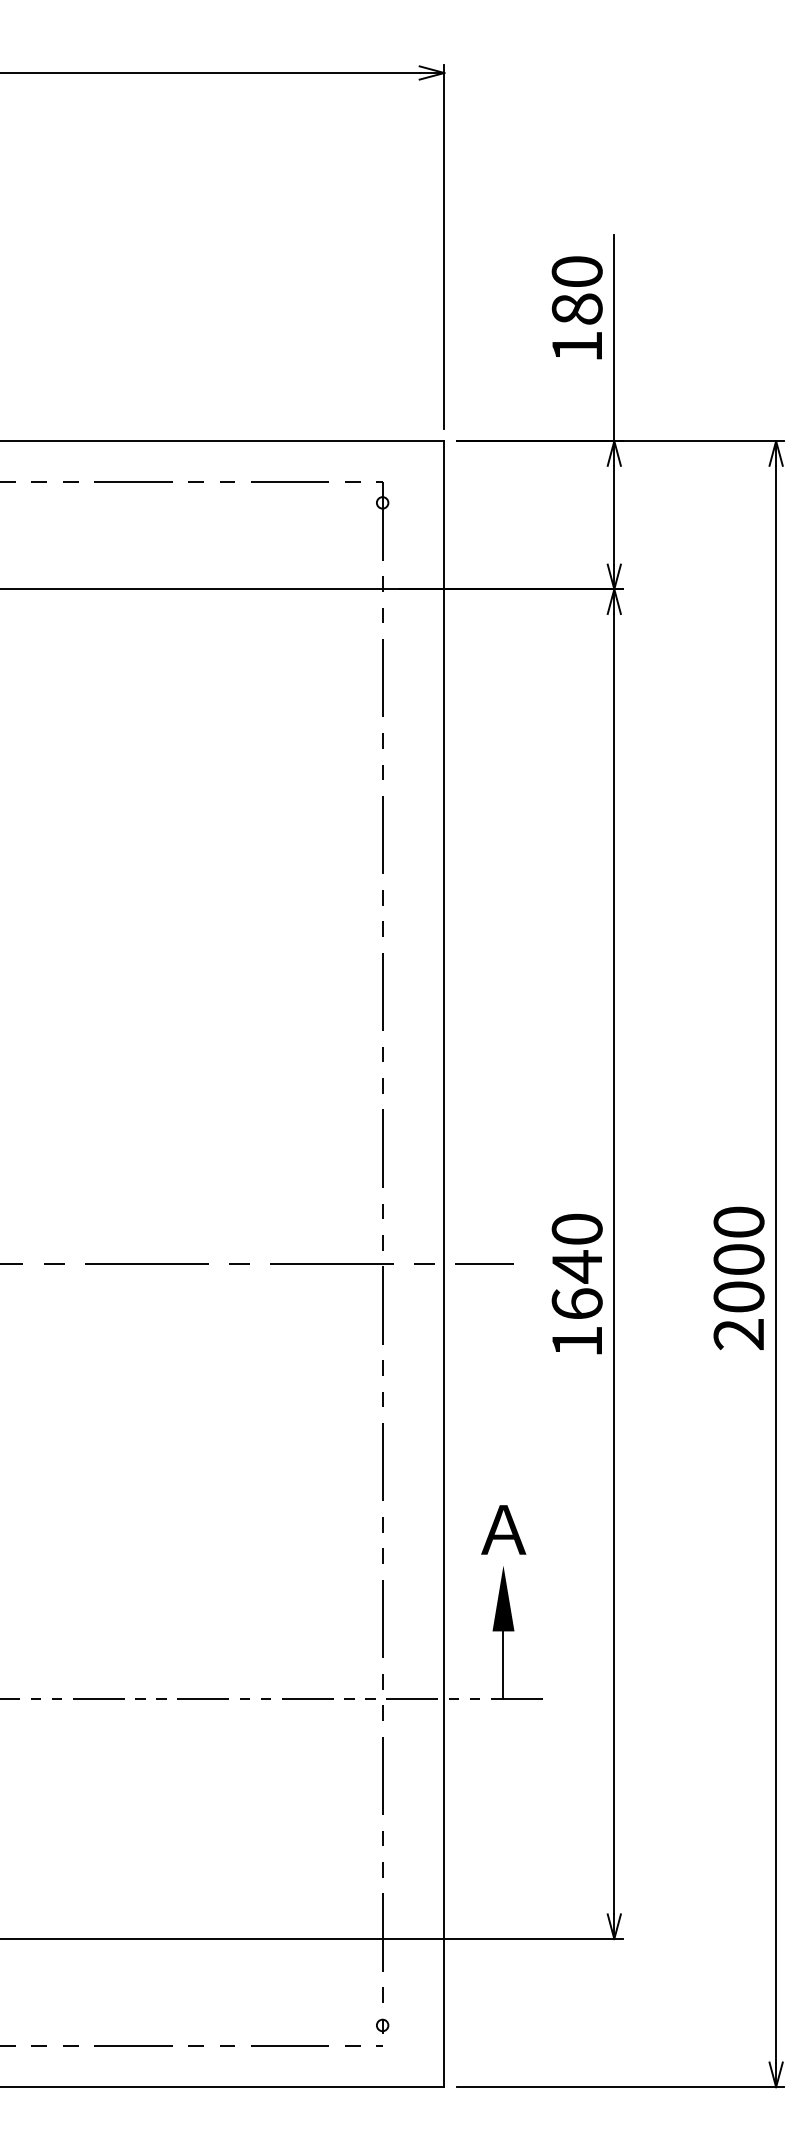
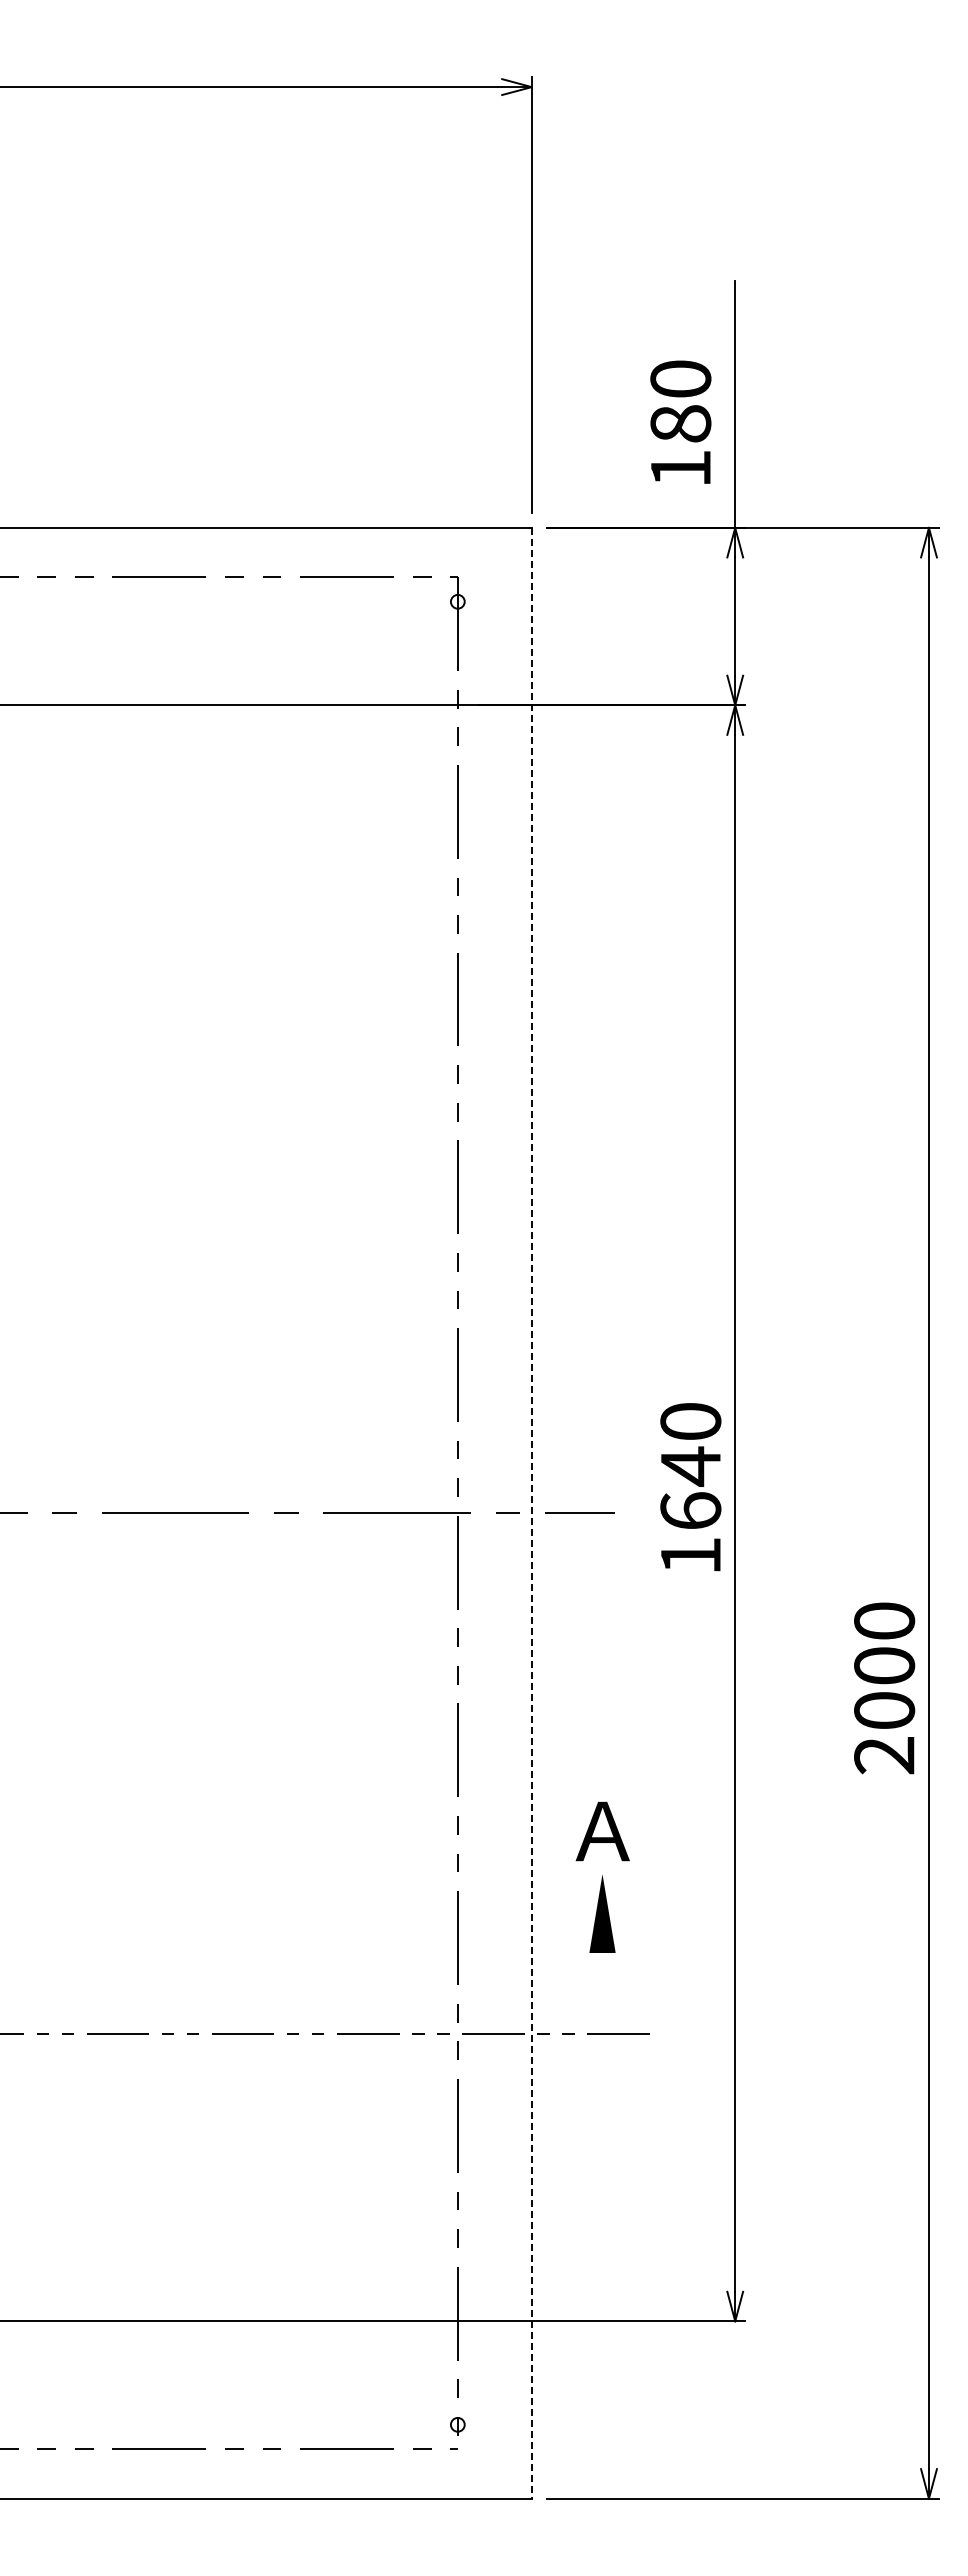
text: (576, 307) -> (680, 421), moved
line: (444, 1264) -> (531, 1513), solid -> dashed
text: (738, 1278) -> (884, 1688), moved
text: (576, 1283) -> (690, 1486), moved
line: (503, 1665) -> (602, 1993), removed

